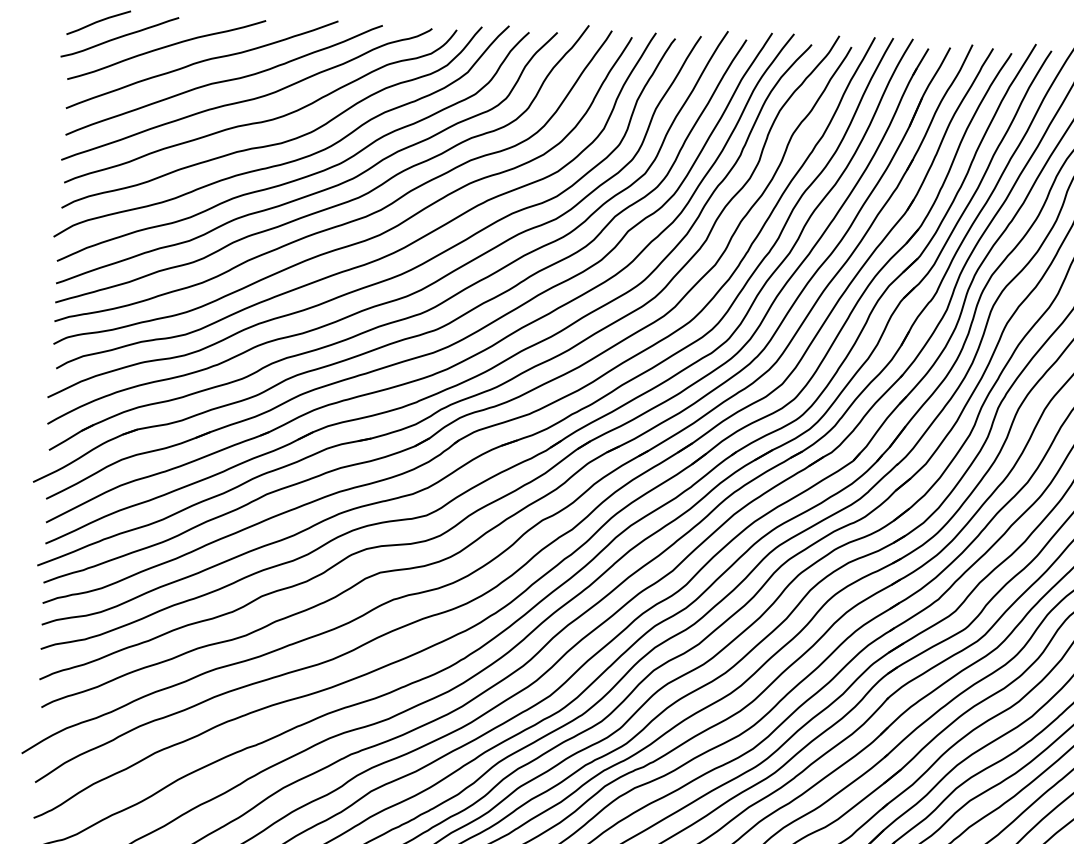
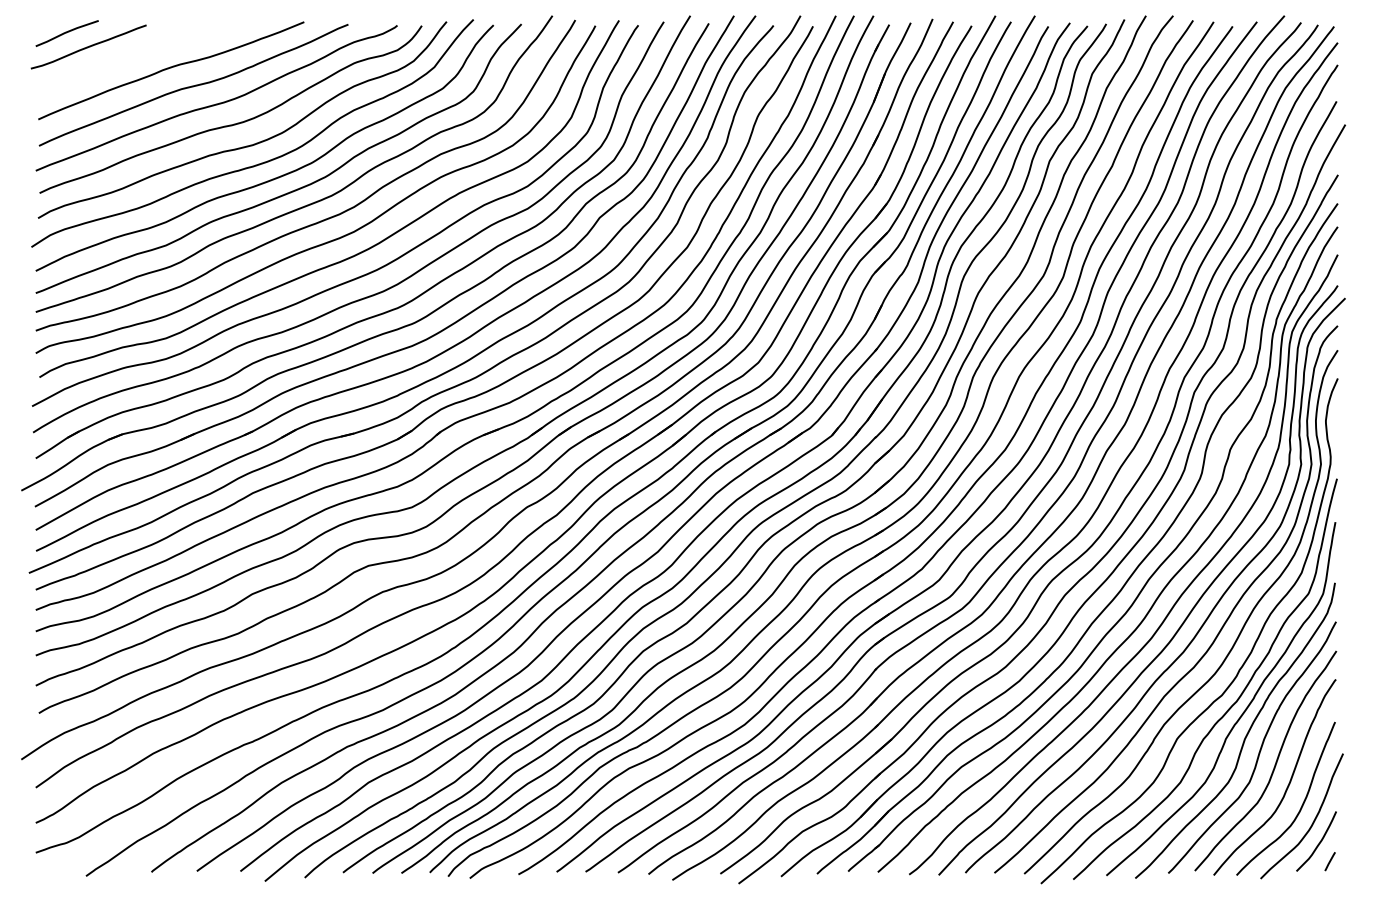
curve: (166, 47) -> (135, 55), removed

